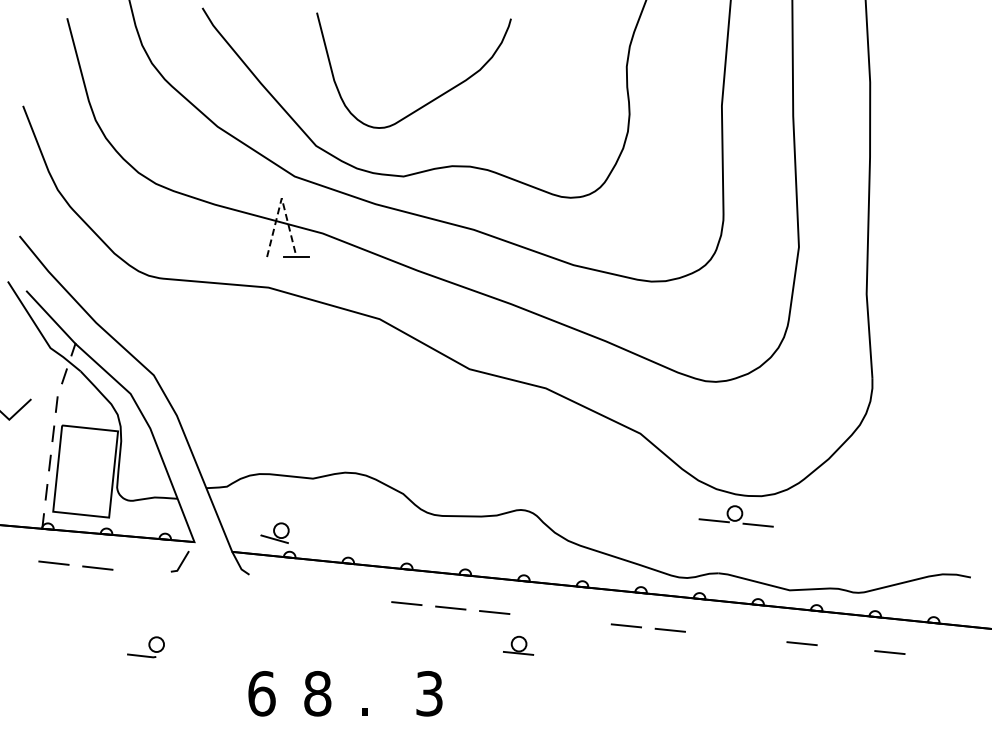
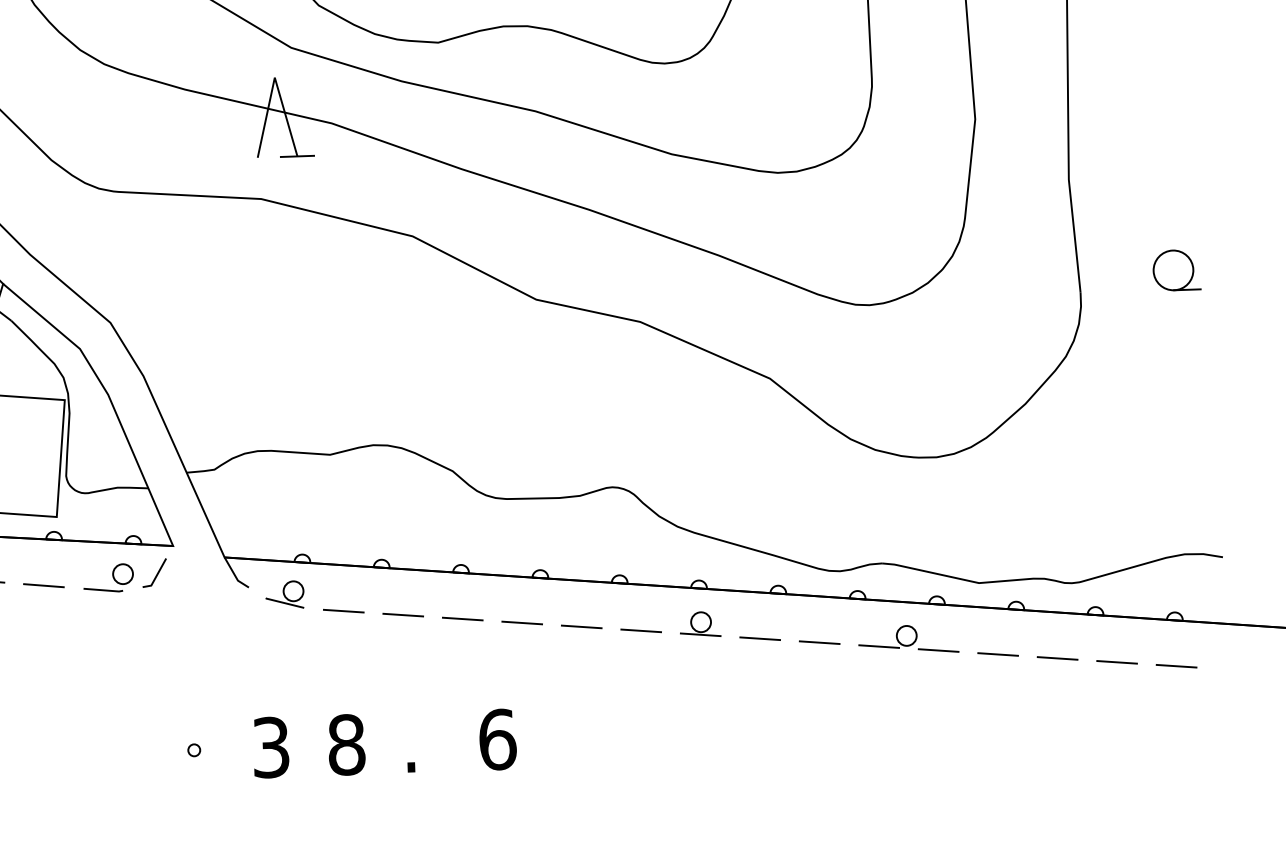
line: (281, 198) -> (274, 78), dashed -> solid
part: (943, 363) -> (1175, 269), added
part: (735, 516) -> (907, 639), moved
part: (274, 532) -> (284, 594), moved
line: (318, 594) -> (343, 610), added
line: (362, 598) -> (402, 614), added
line: (538, 616) -> (641, 630), added
part: (518, 645) -> (700, 624), moved
part: (145, 647) -> (108, 578), moved
line: (845, 647) -> (1056, 657), added
line: (933, 656) -> (1176, 665), added
circle: (204, 693) -> (193, 749), added
text: (261, 693) -> (270, 747), 6 -> 3
text: (429, 693) -> (497, 739), 3 -> 6

